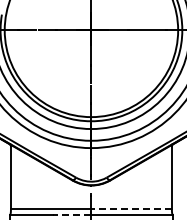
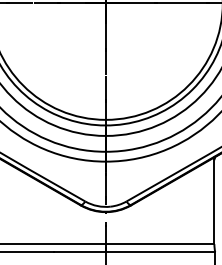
line: (131, 209) -> (159, 244), dashed -> solid
line: (71, 215) -> (79, 252), dashed -> solid

